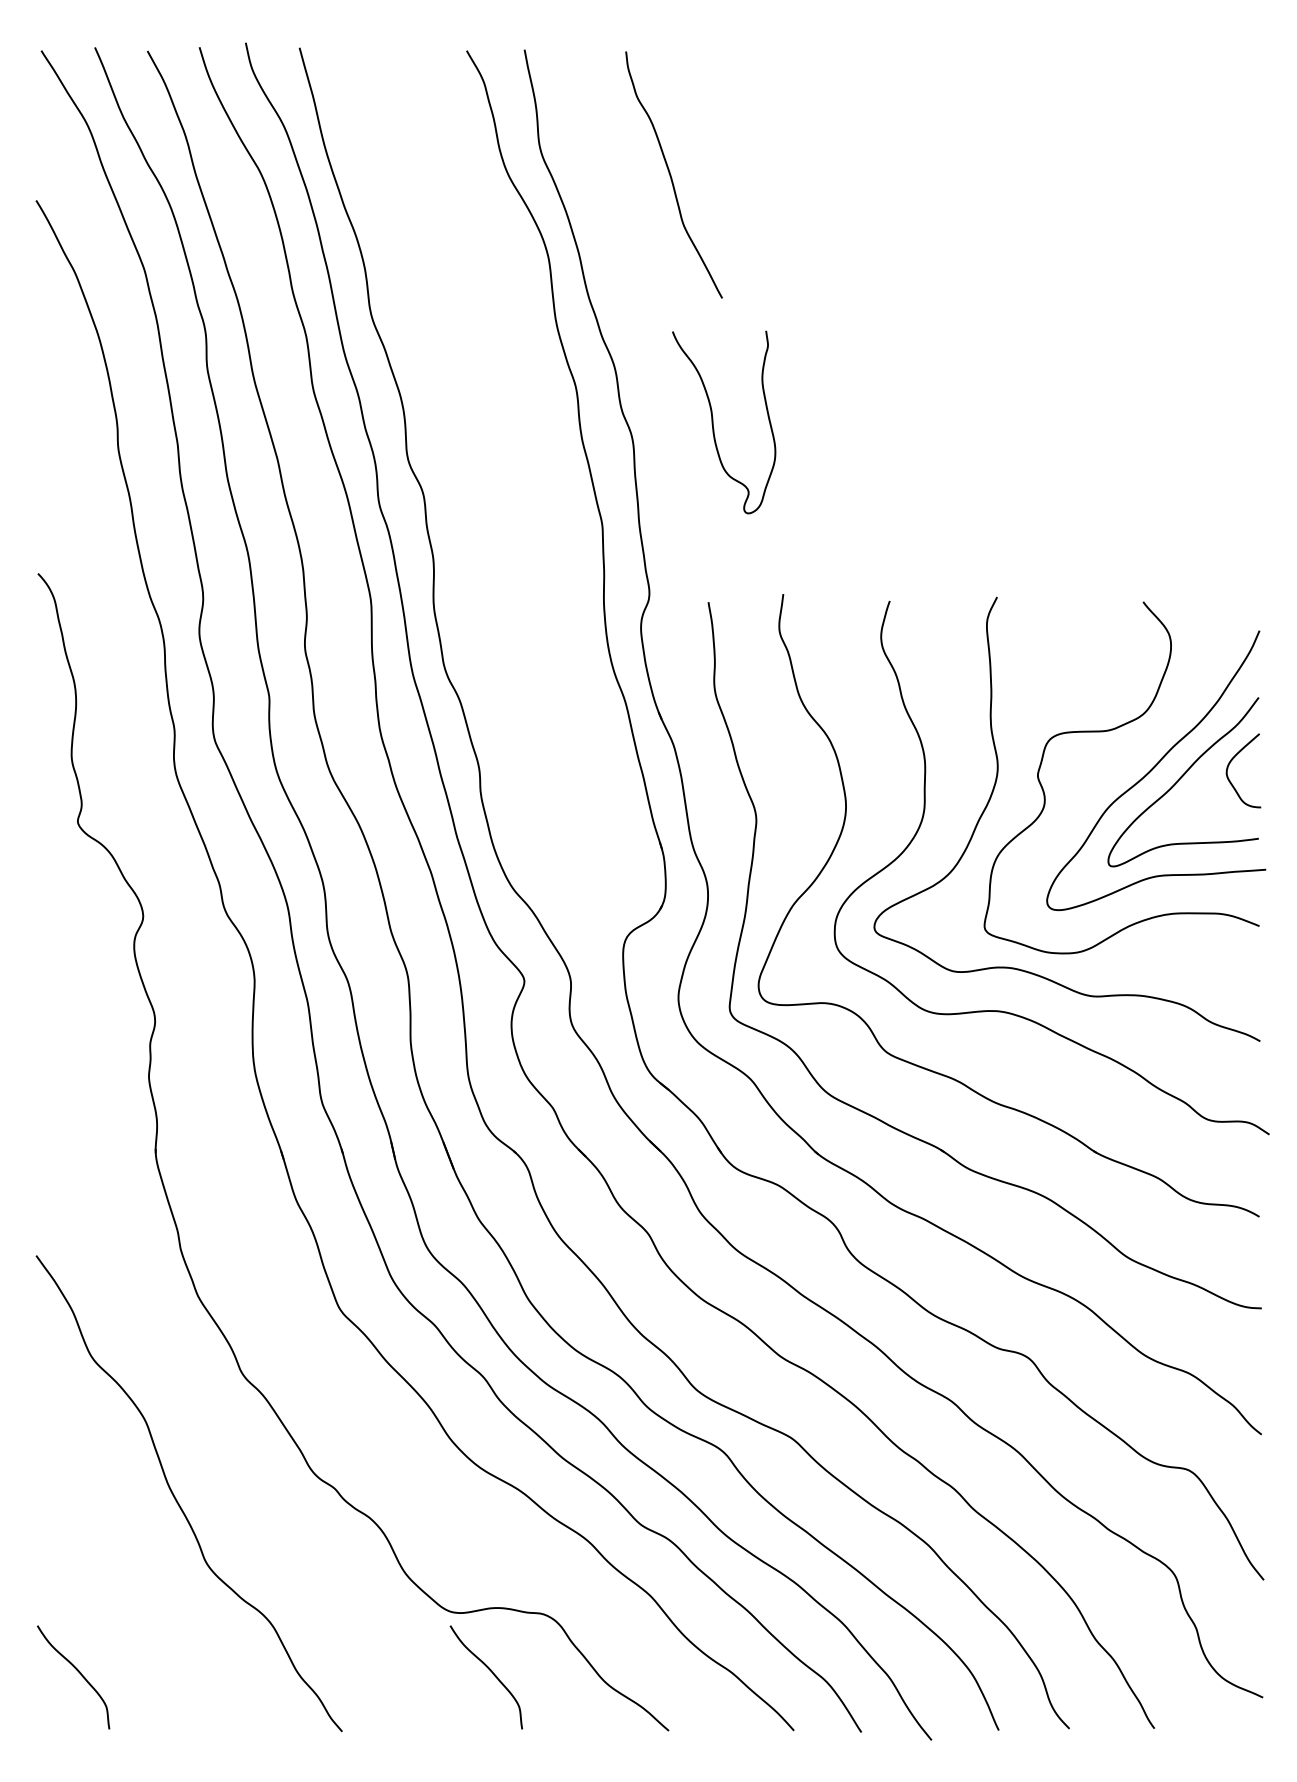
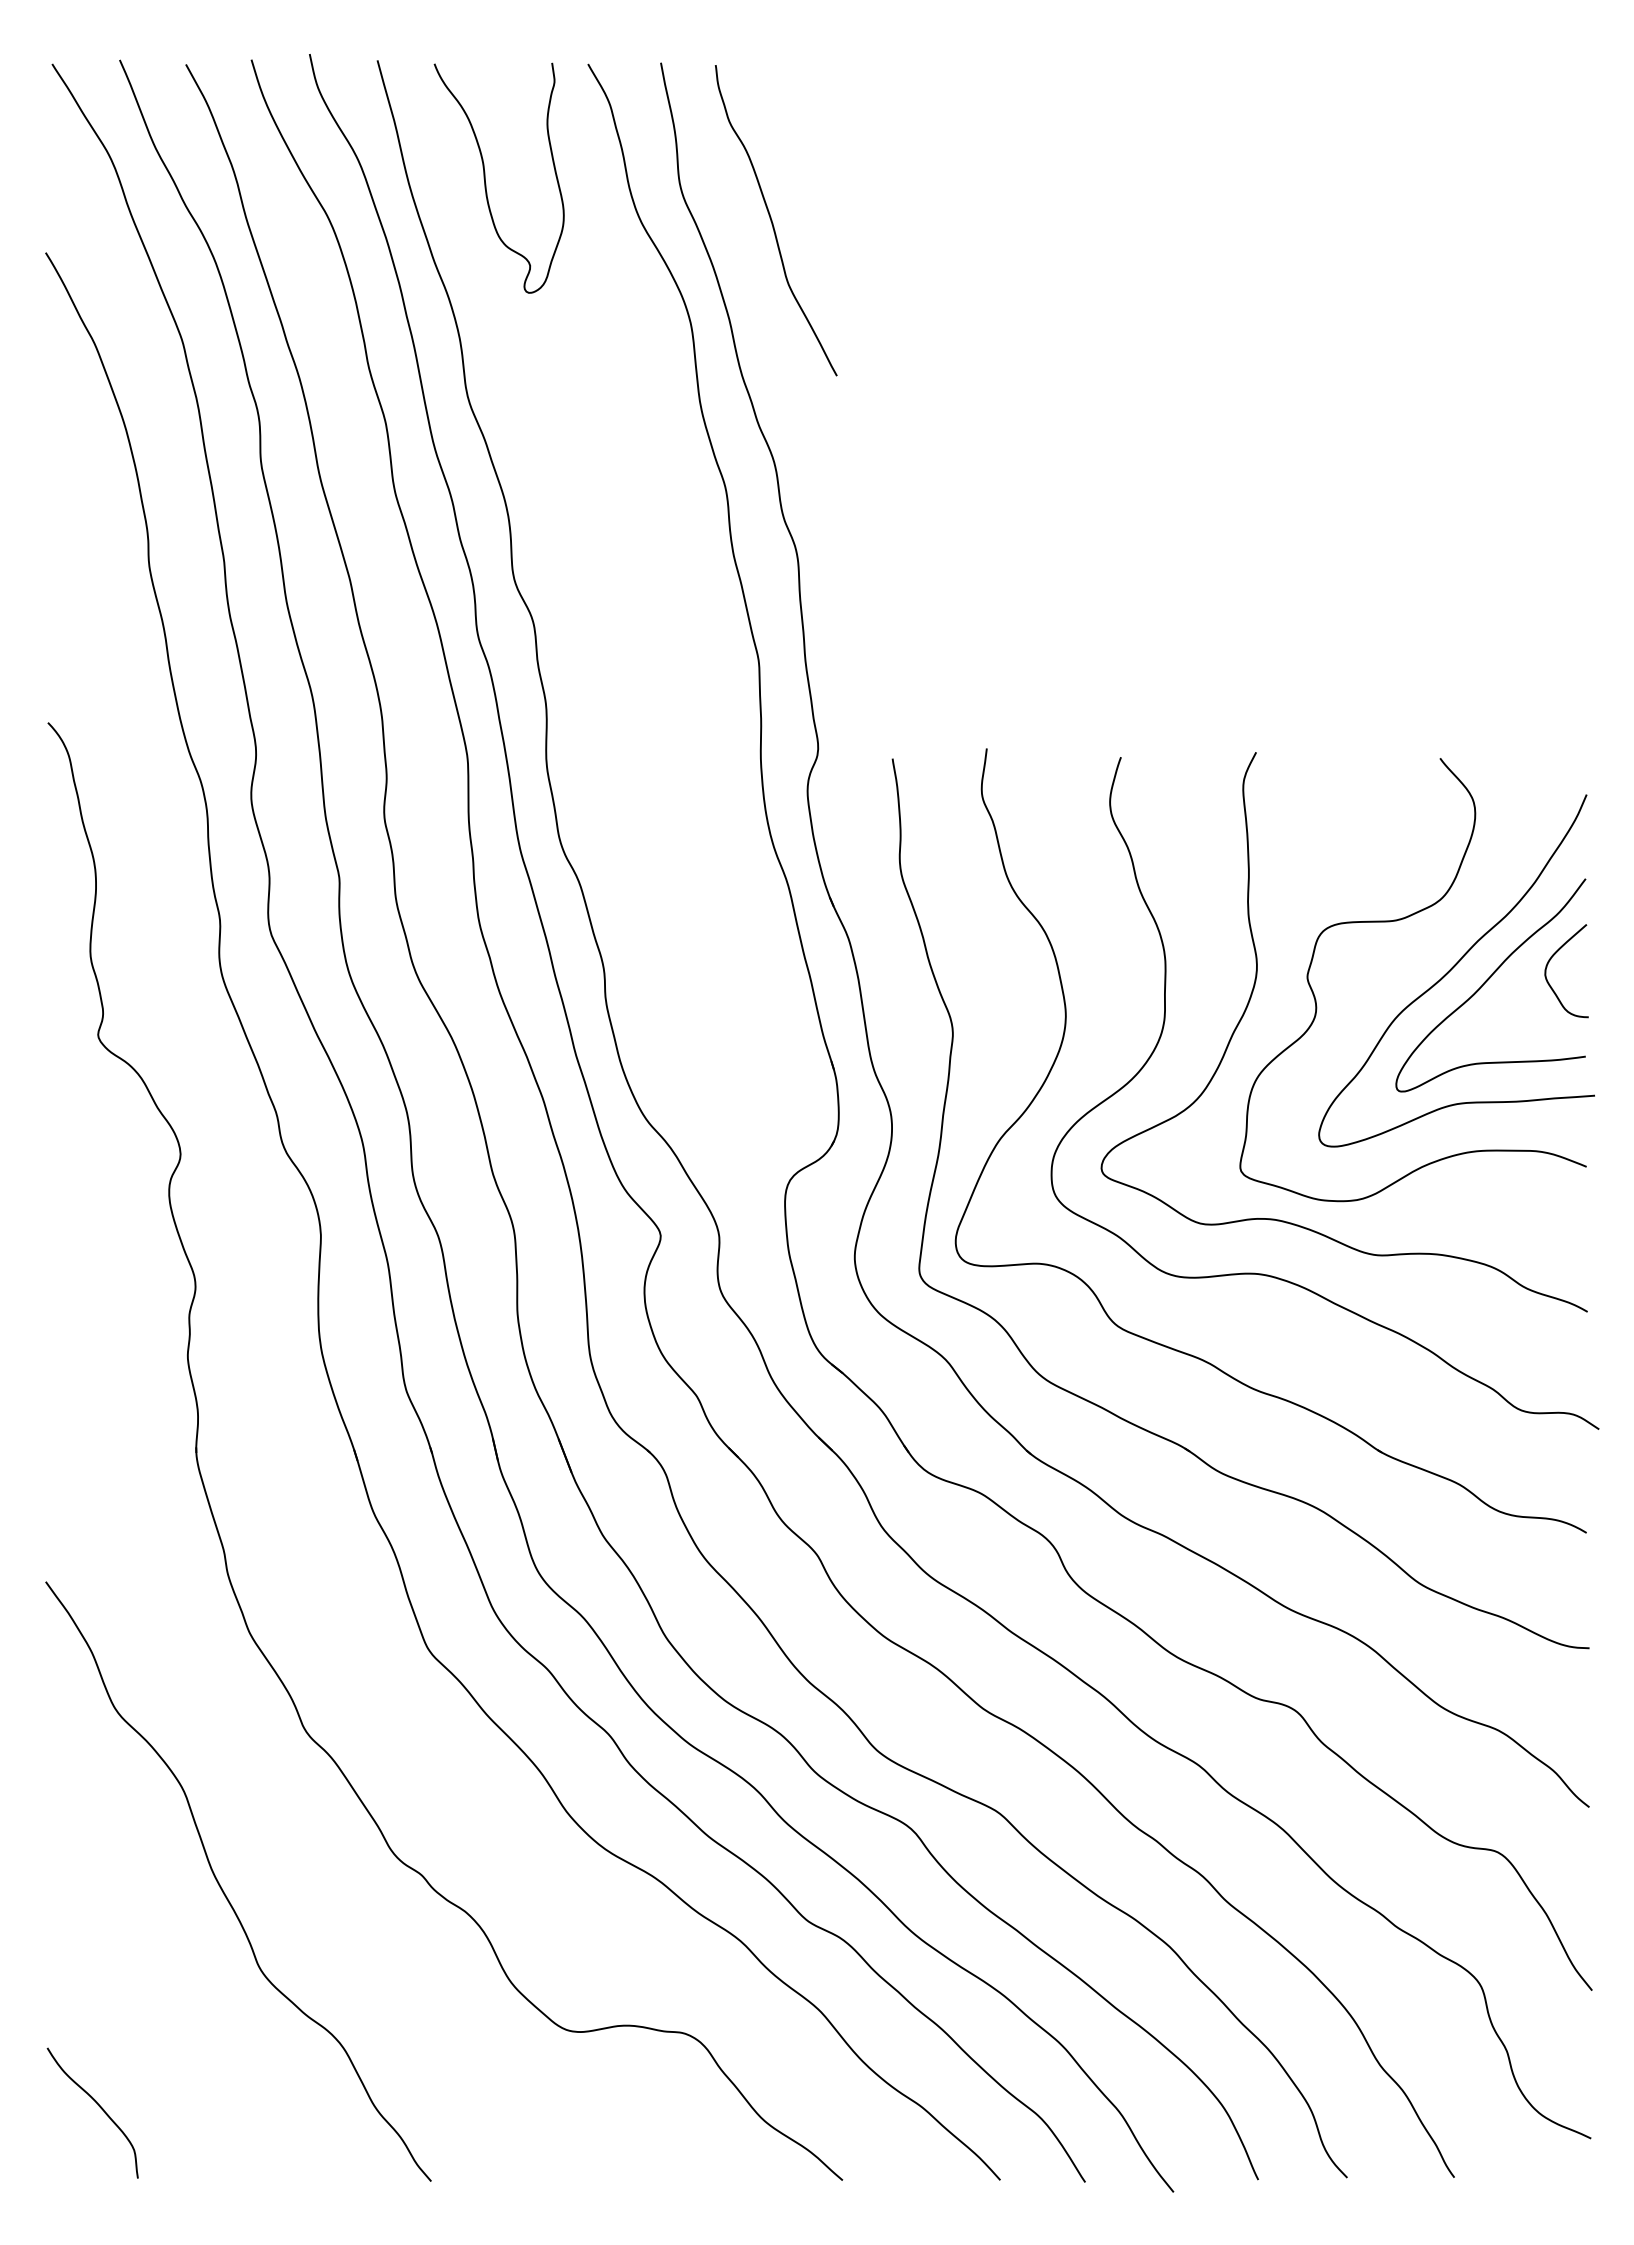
curve: (671, 174) -> (772, 220), moved
curve: (713, 421) -> (485, 177), moved
curve: (490, 1672) -> (618, 2106), removed

